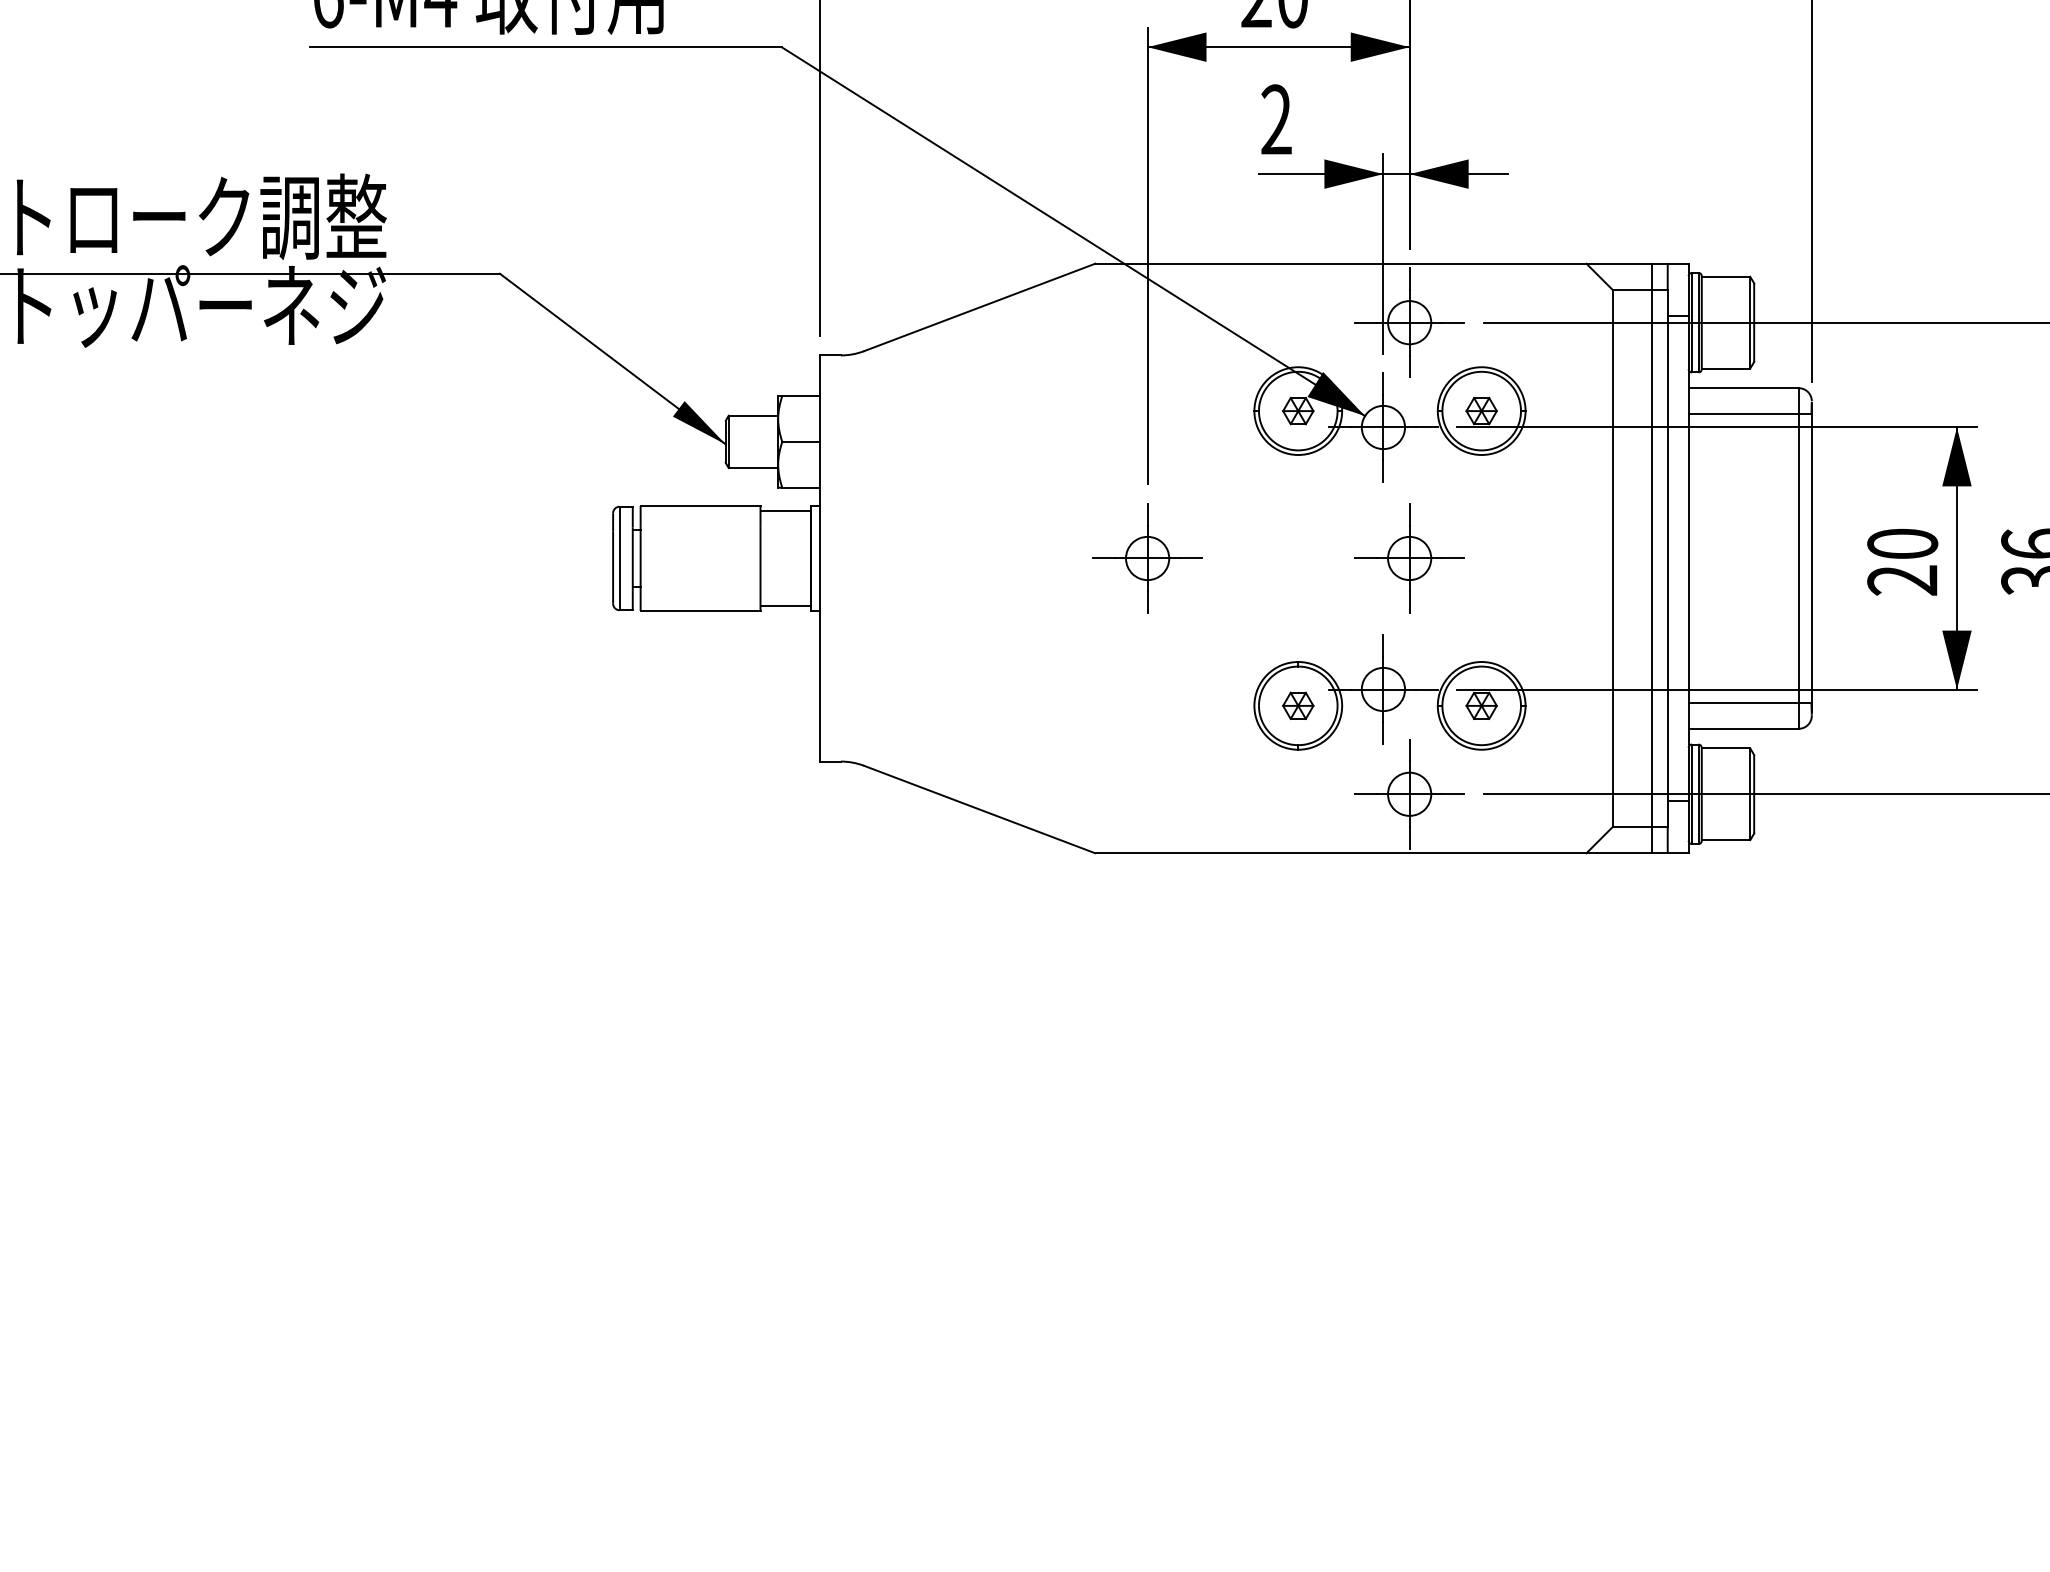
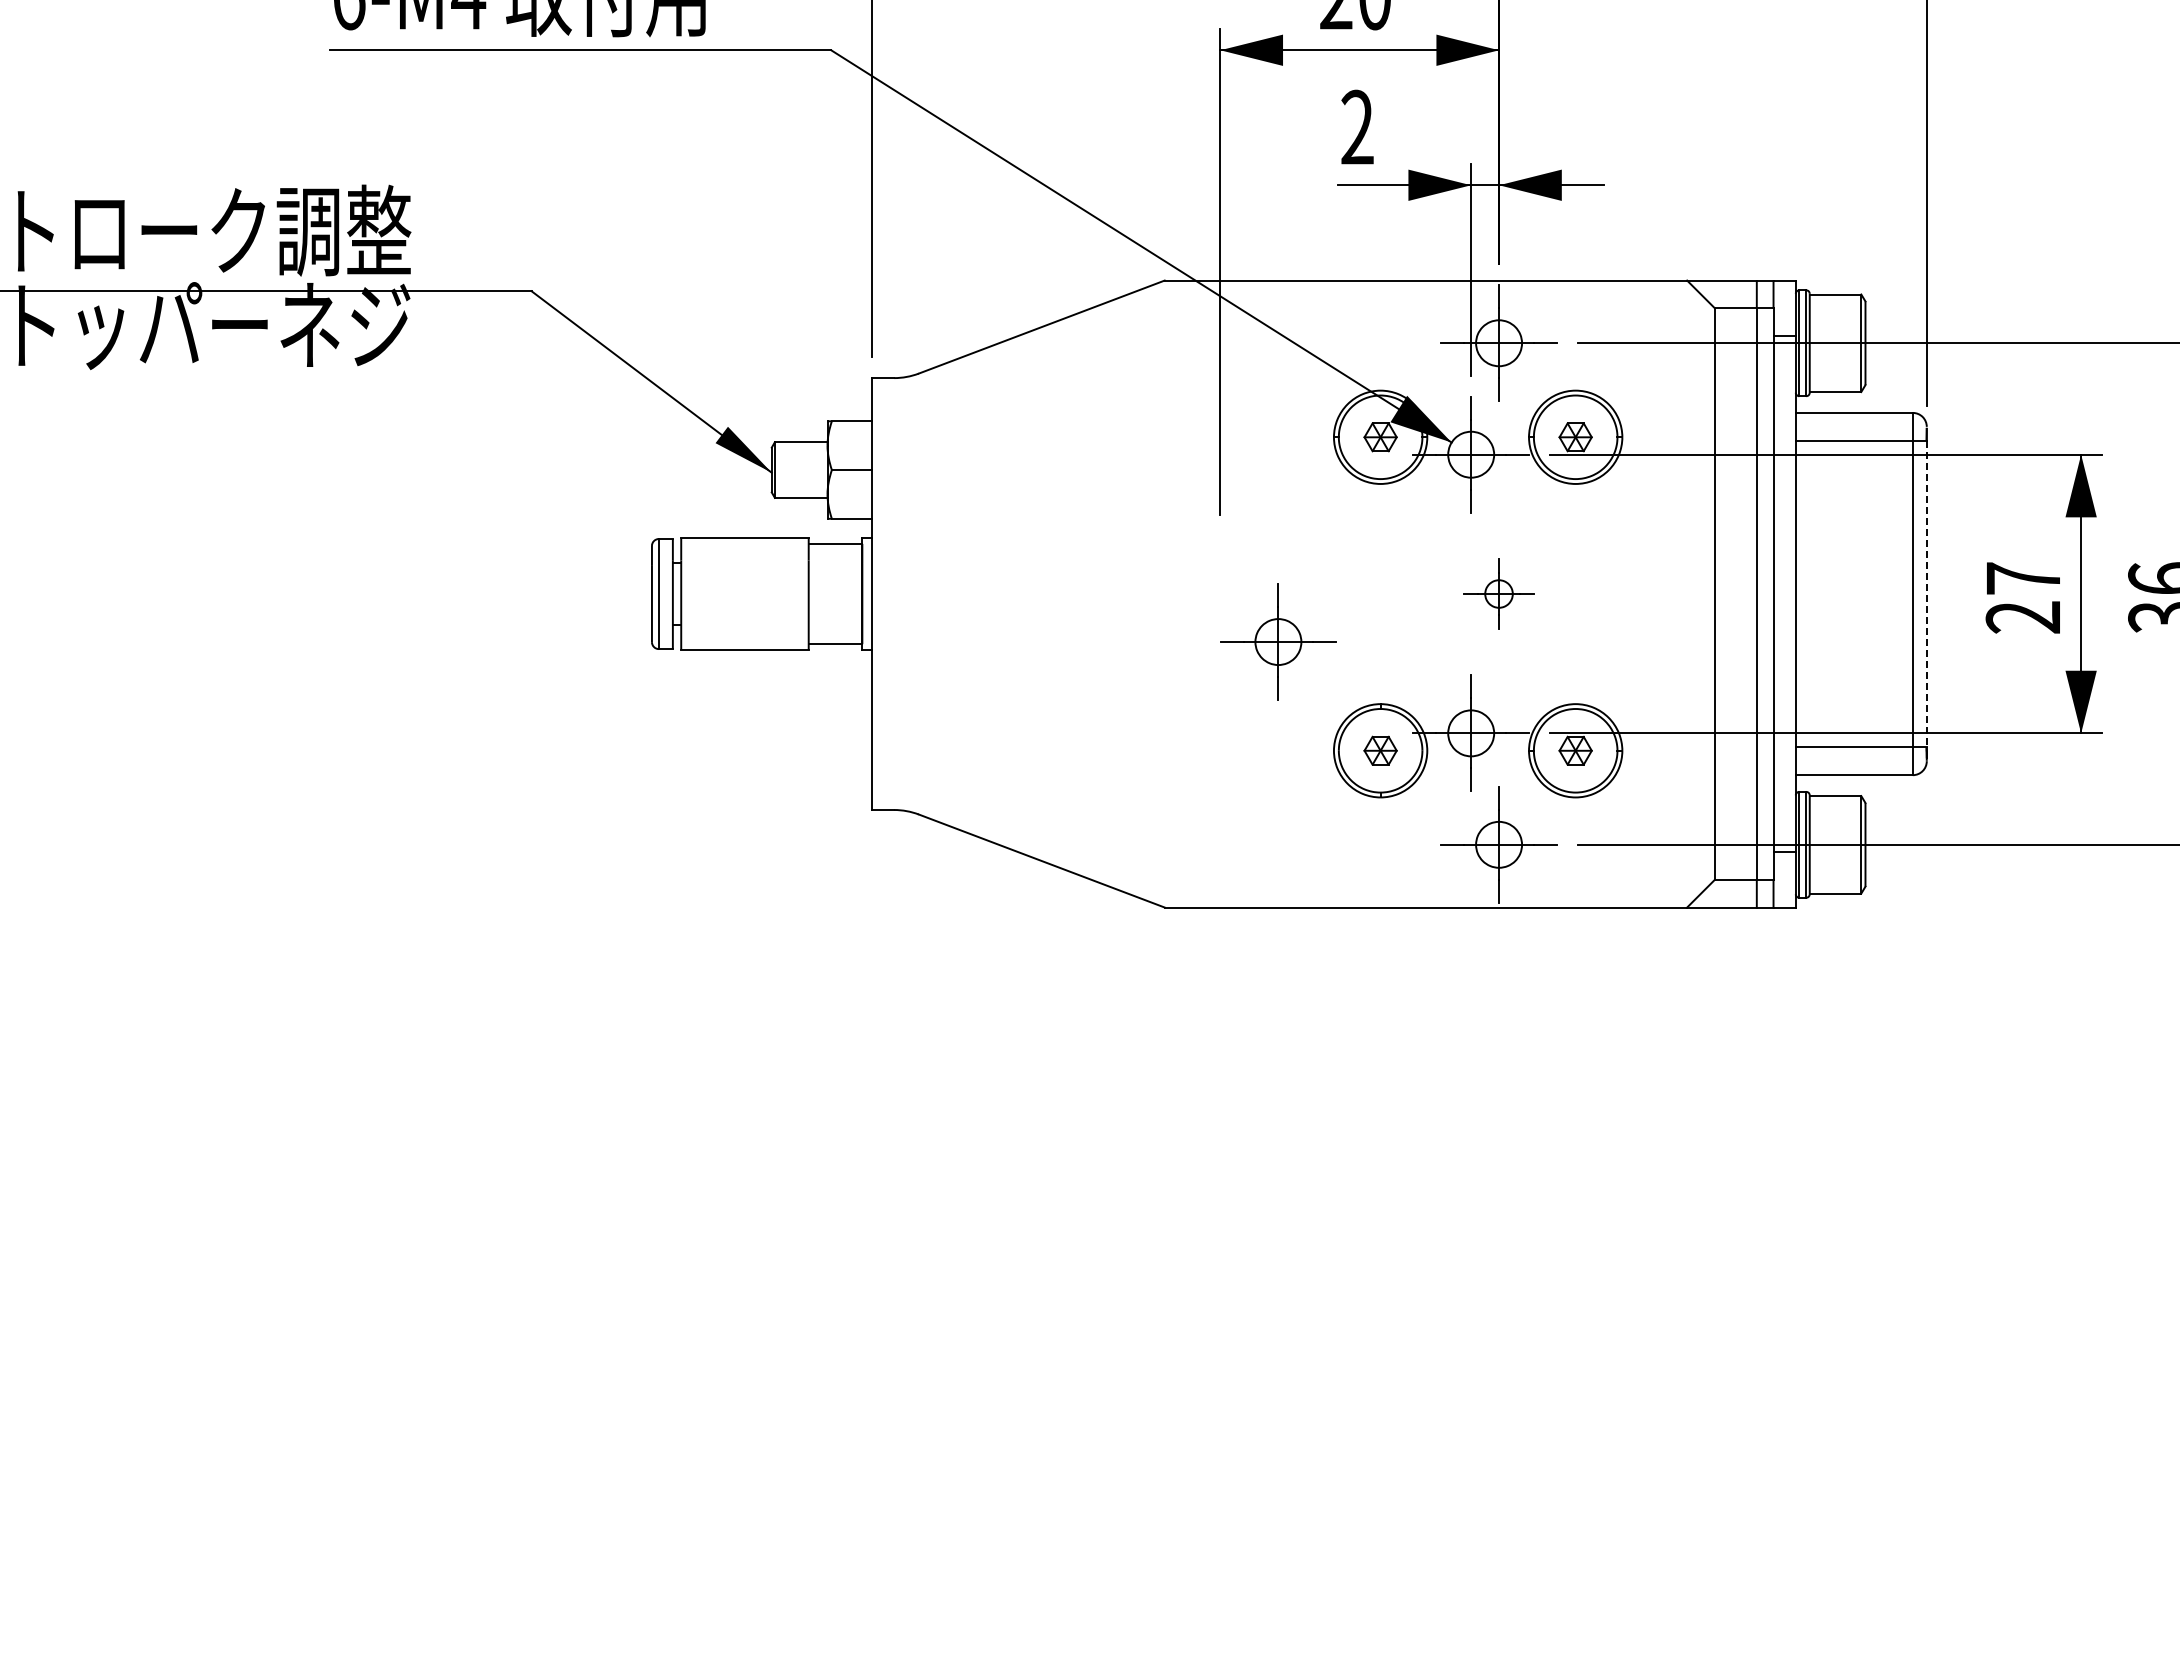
text: (1902, 543) -> (2023, 578), 20 -> 27
part: (1147, 557) -> (1278, 641), moved
part: (1409, 557) -> (1498, 593), size x0.6
line: (1811, 558) -> (1926, 594), solid -> dashed

